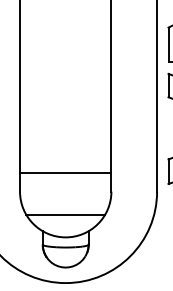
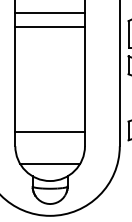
line: (64, 16) -> (49, 12), added
line: (64, 35) -> (49, 27), added

